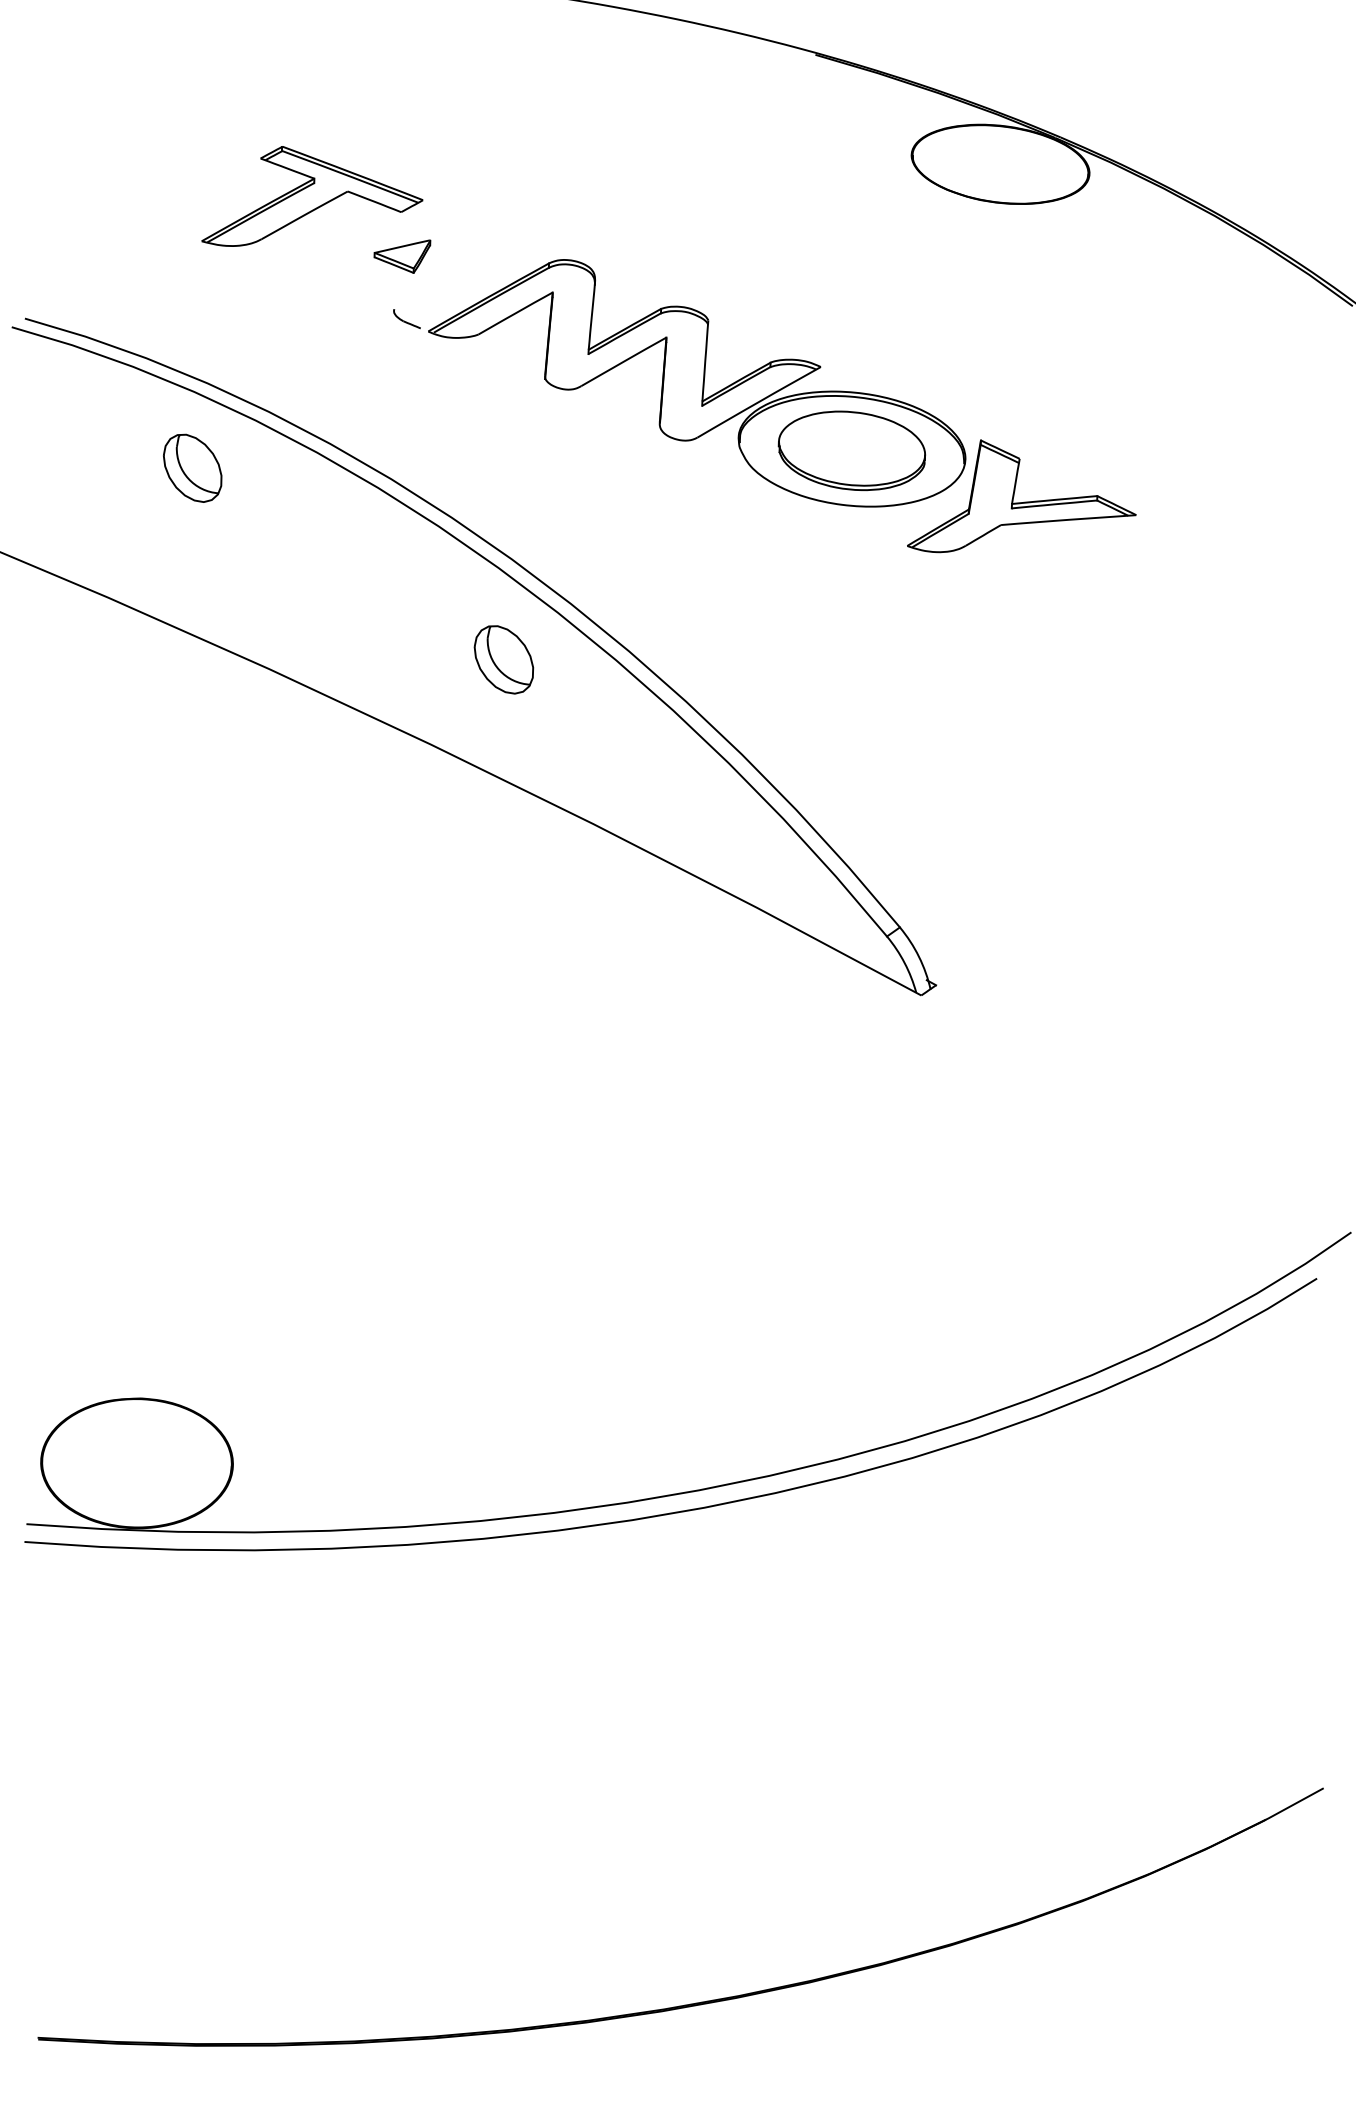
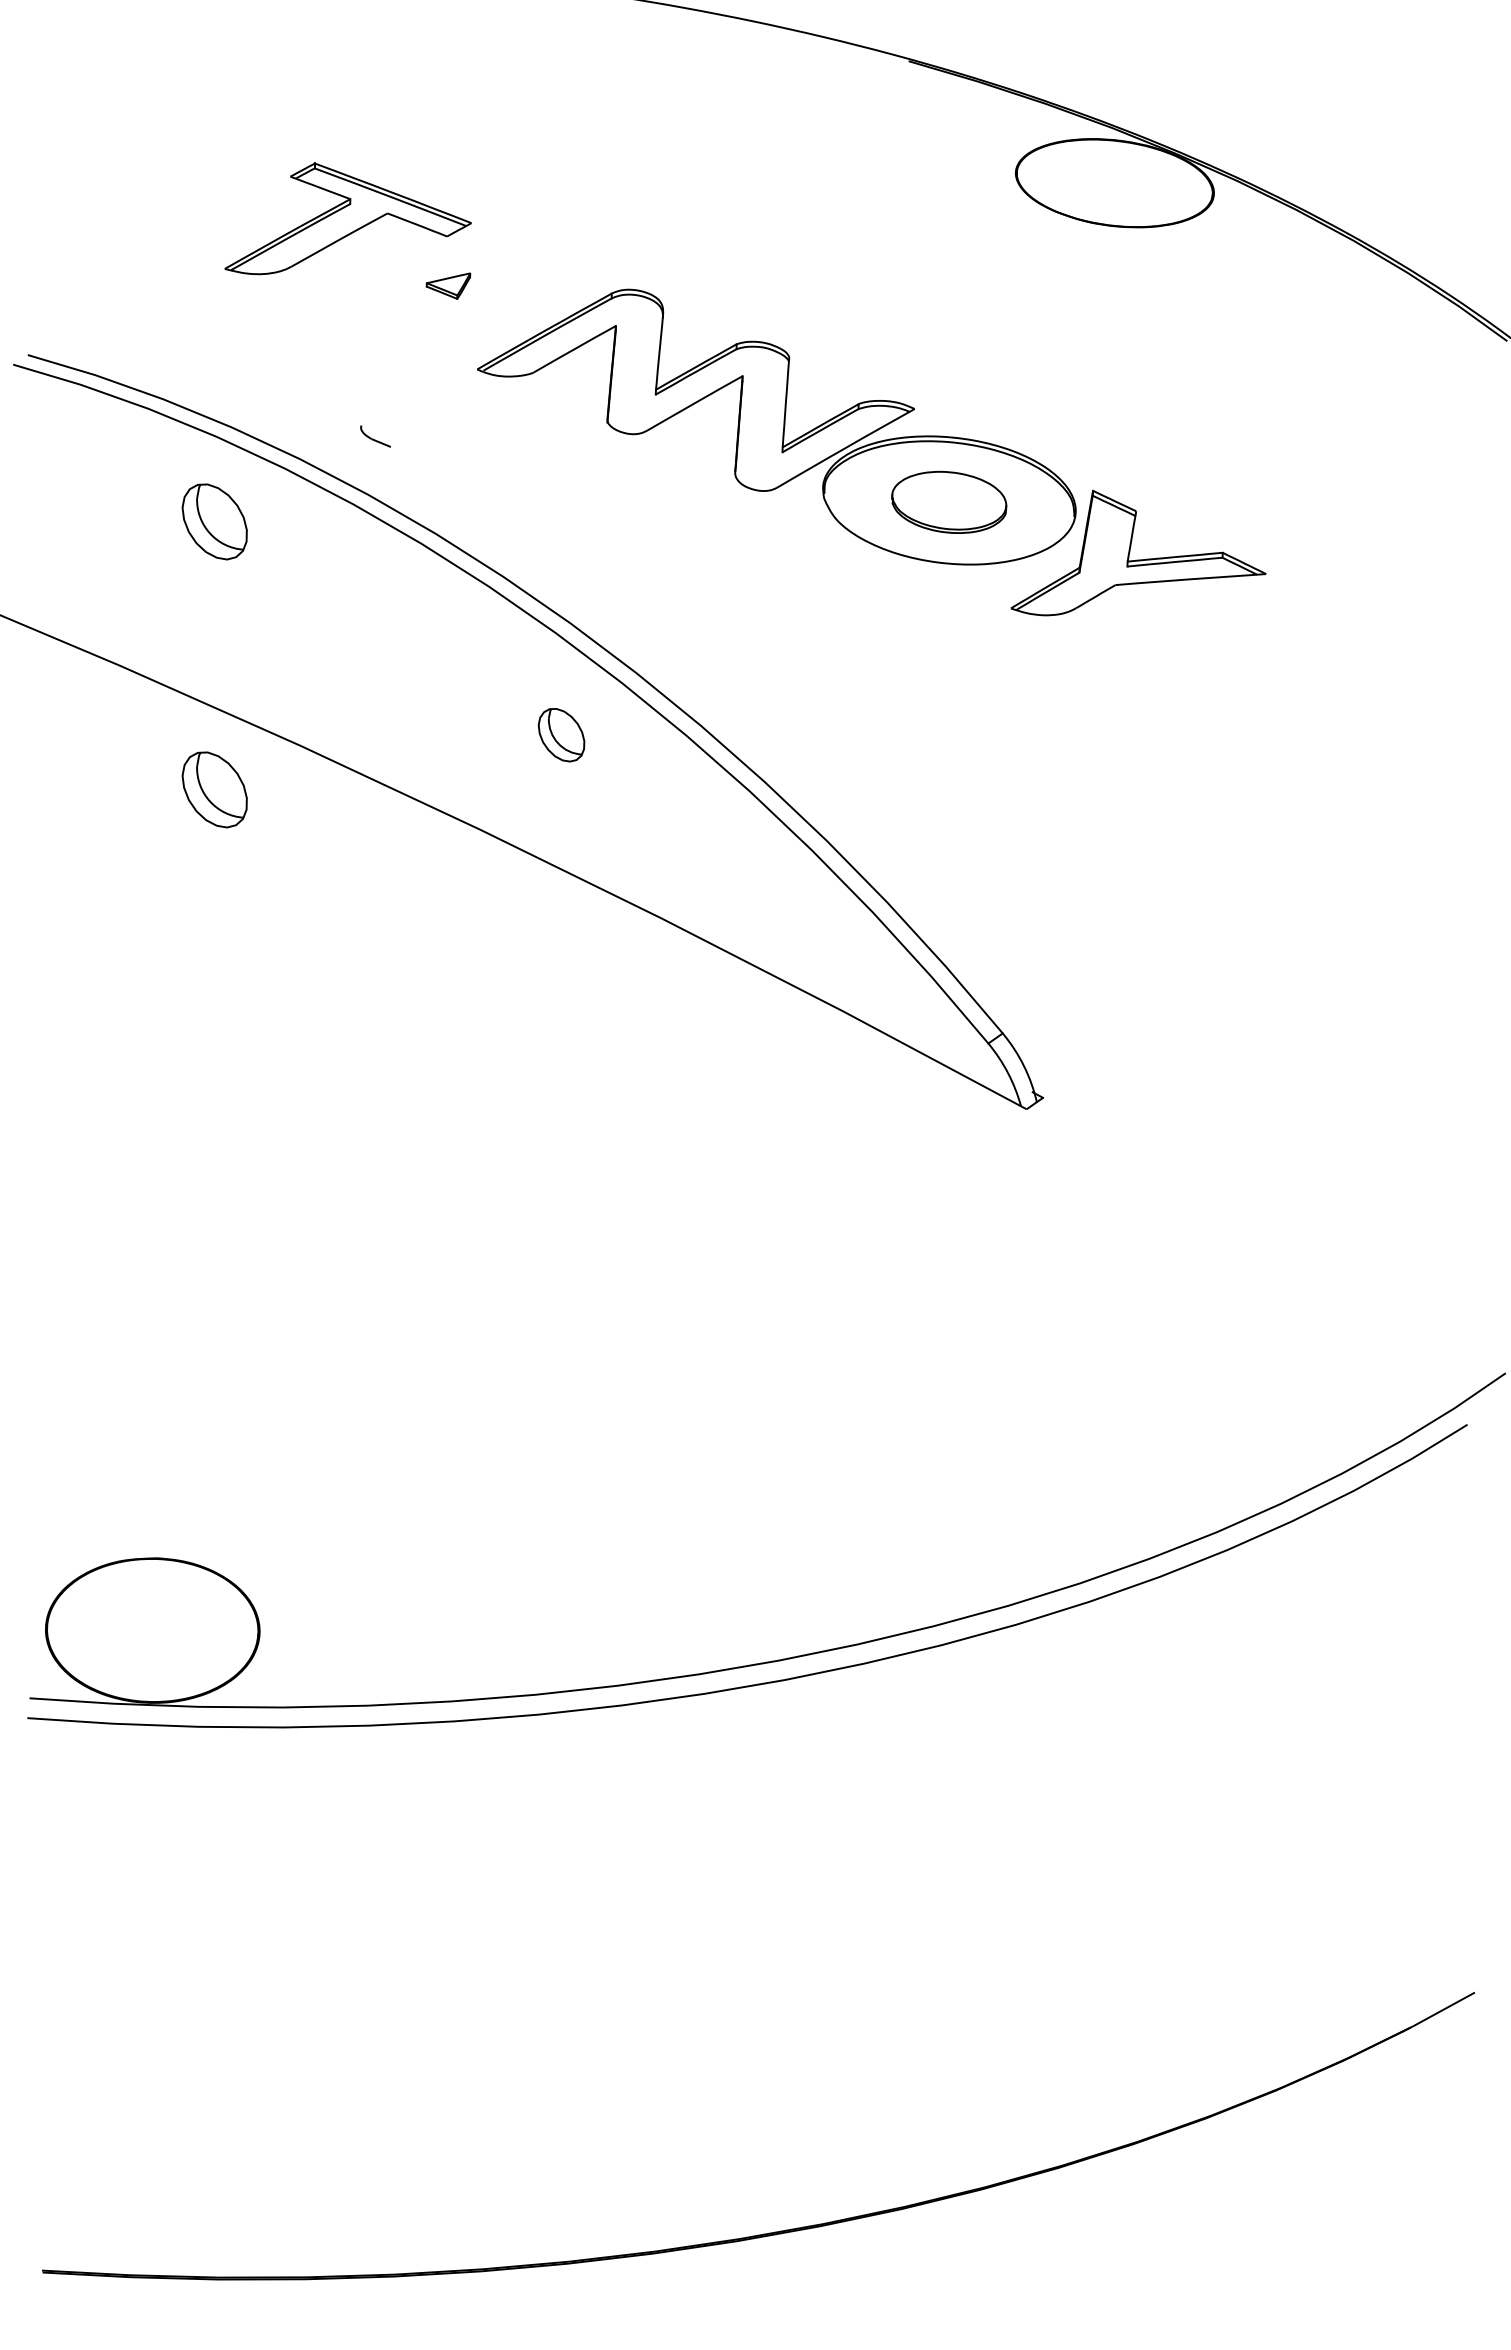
part: (402, 257) -> (448, 286), size x0.7
part: (406, 318) -> (375, 436), moved
part: (851, 450) -> (948, 502), size x0.7
part: (503, 659) -> (561, 734), size x0.7
part: (192, 708) -> (214, 789), added

